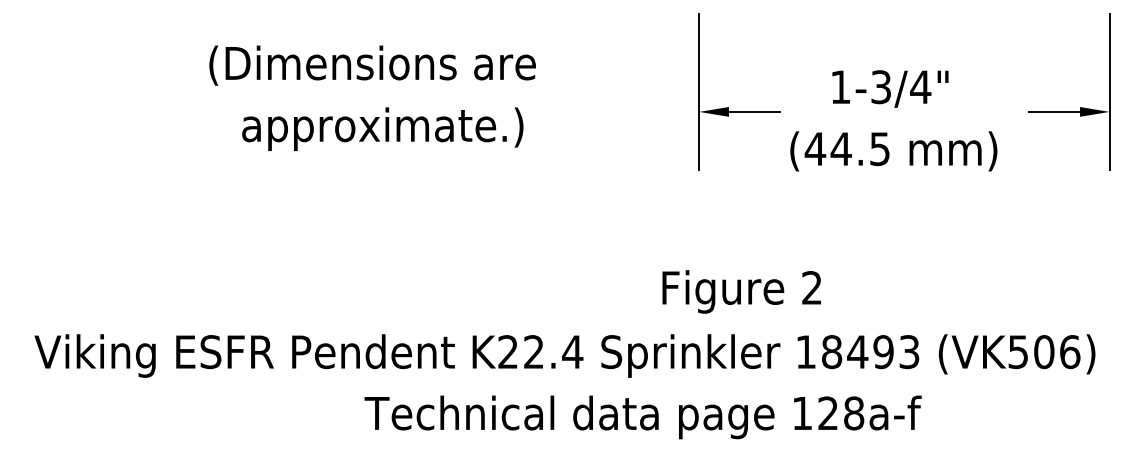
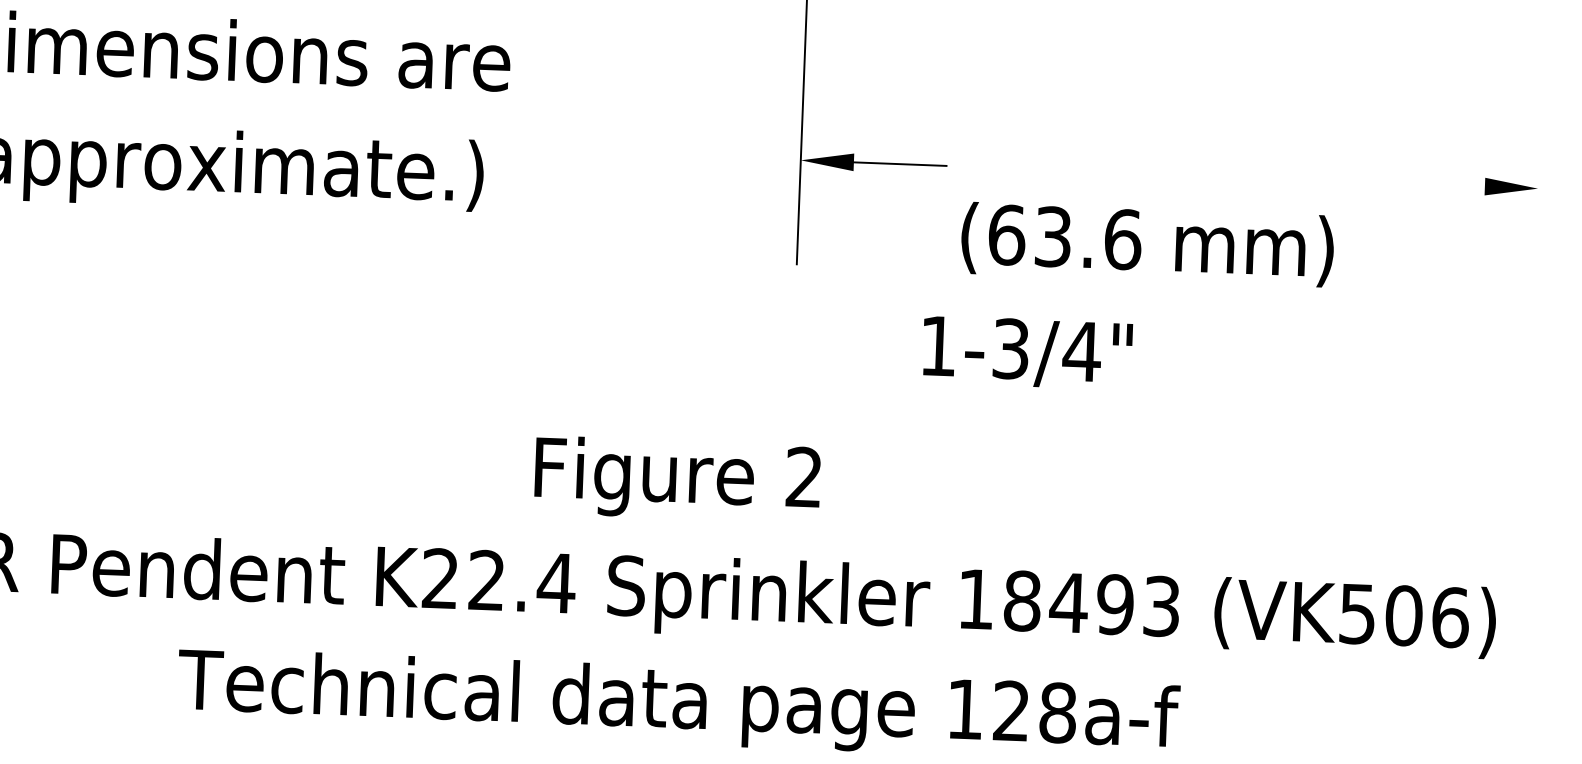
text: (890, 88) -> (1027, 351), moved
line: (1109, 91) -> (1539, 151), removed
line: (1054, 111) -> (1439, 184), removed
text: (847, 149) -> (1064, 238), (44.5 -> (63.6
text: (741, 291) -> (677, 478), moved

